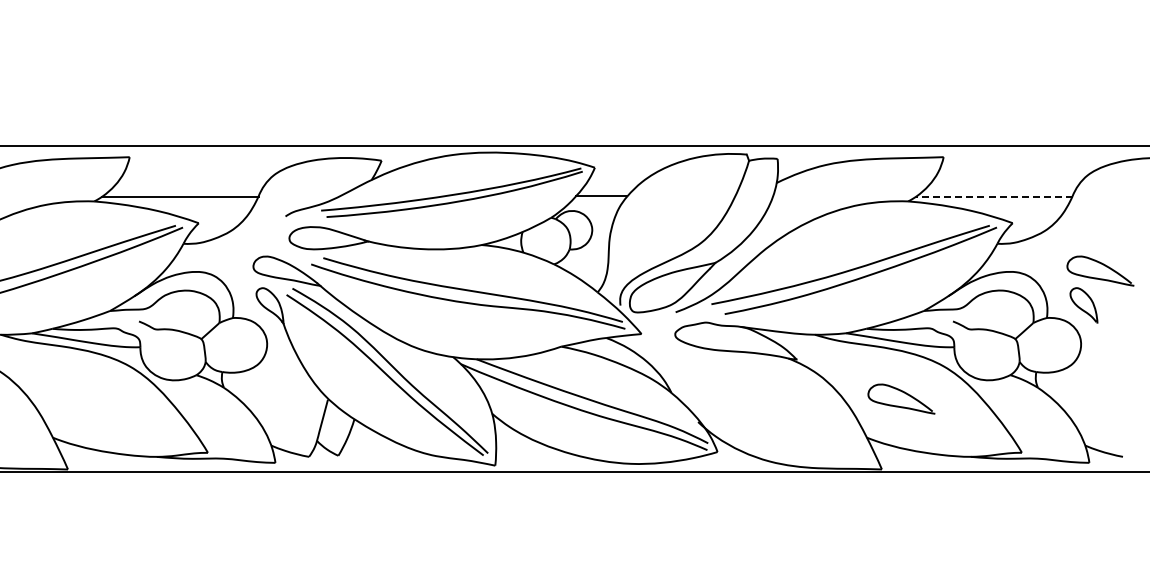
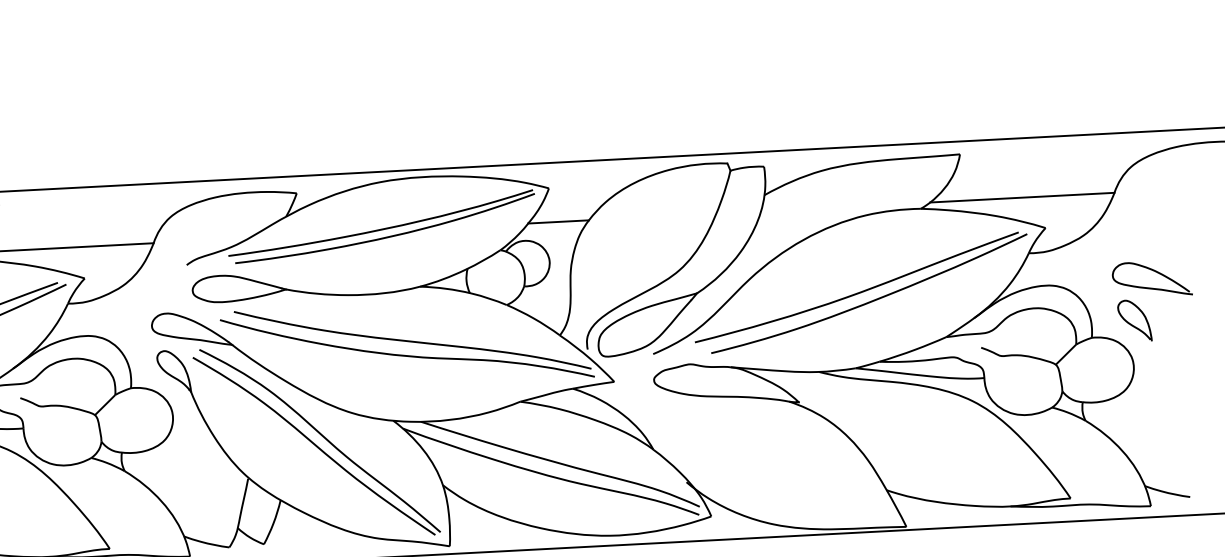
line: (993, 196) -> (1021, 197), dashed -> solid
curve: (905, 394) -> (929, 436), removed

